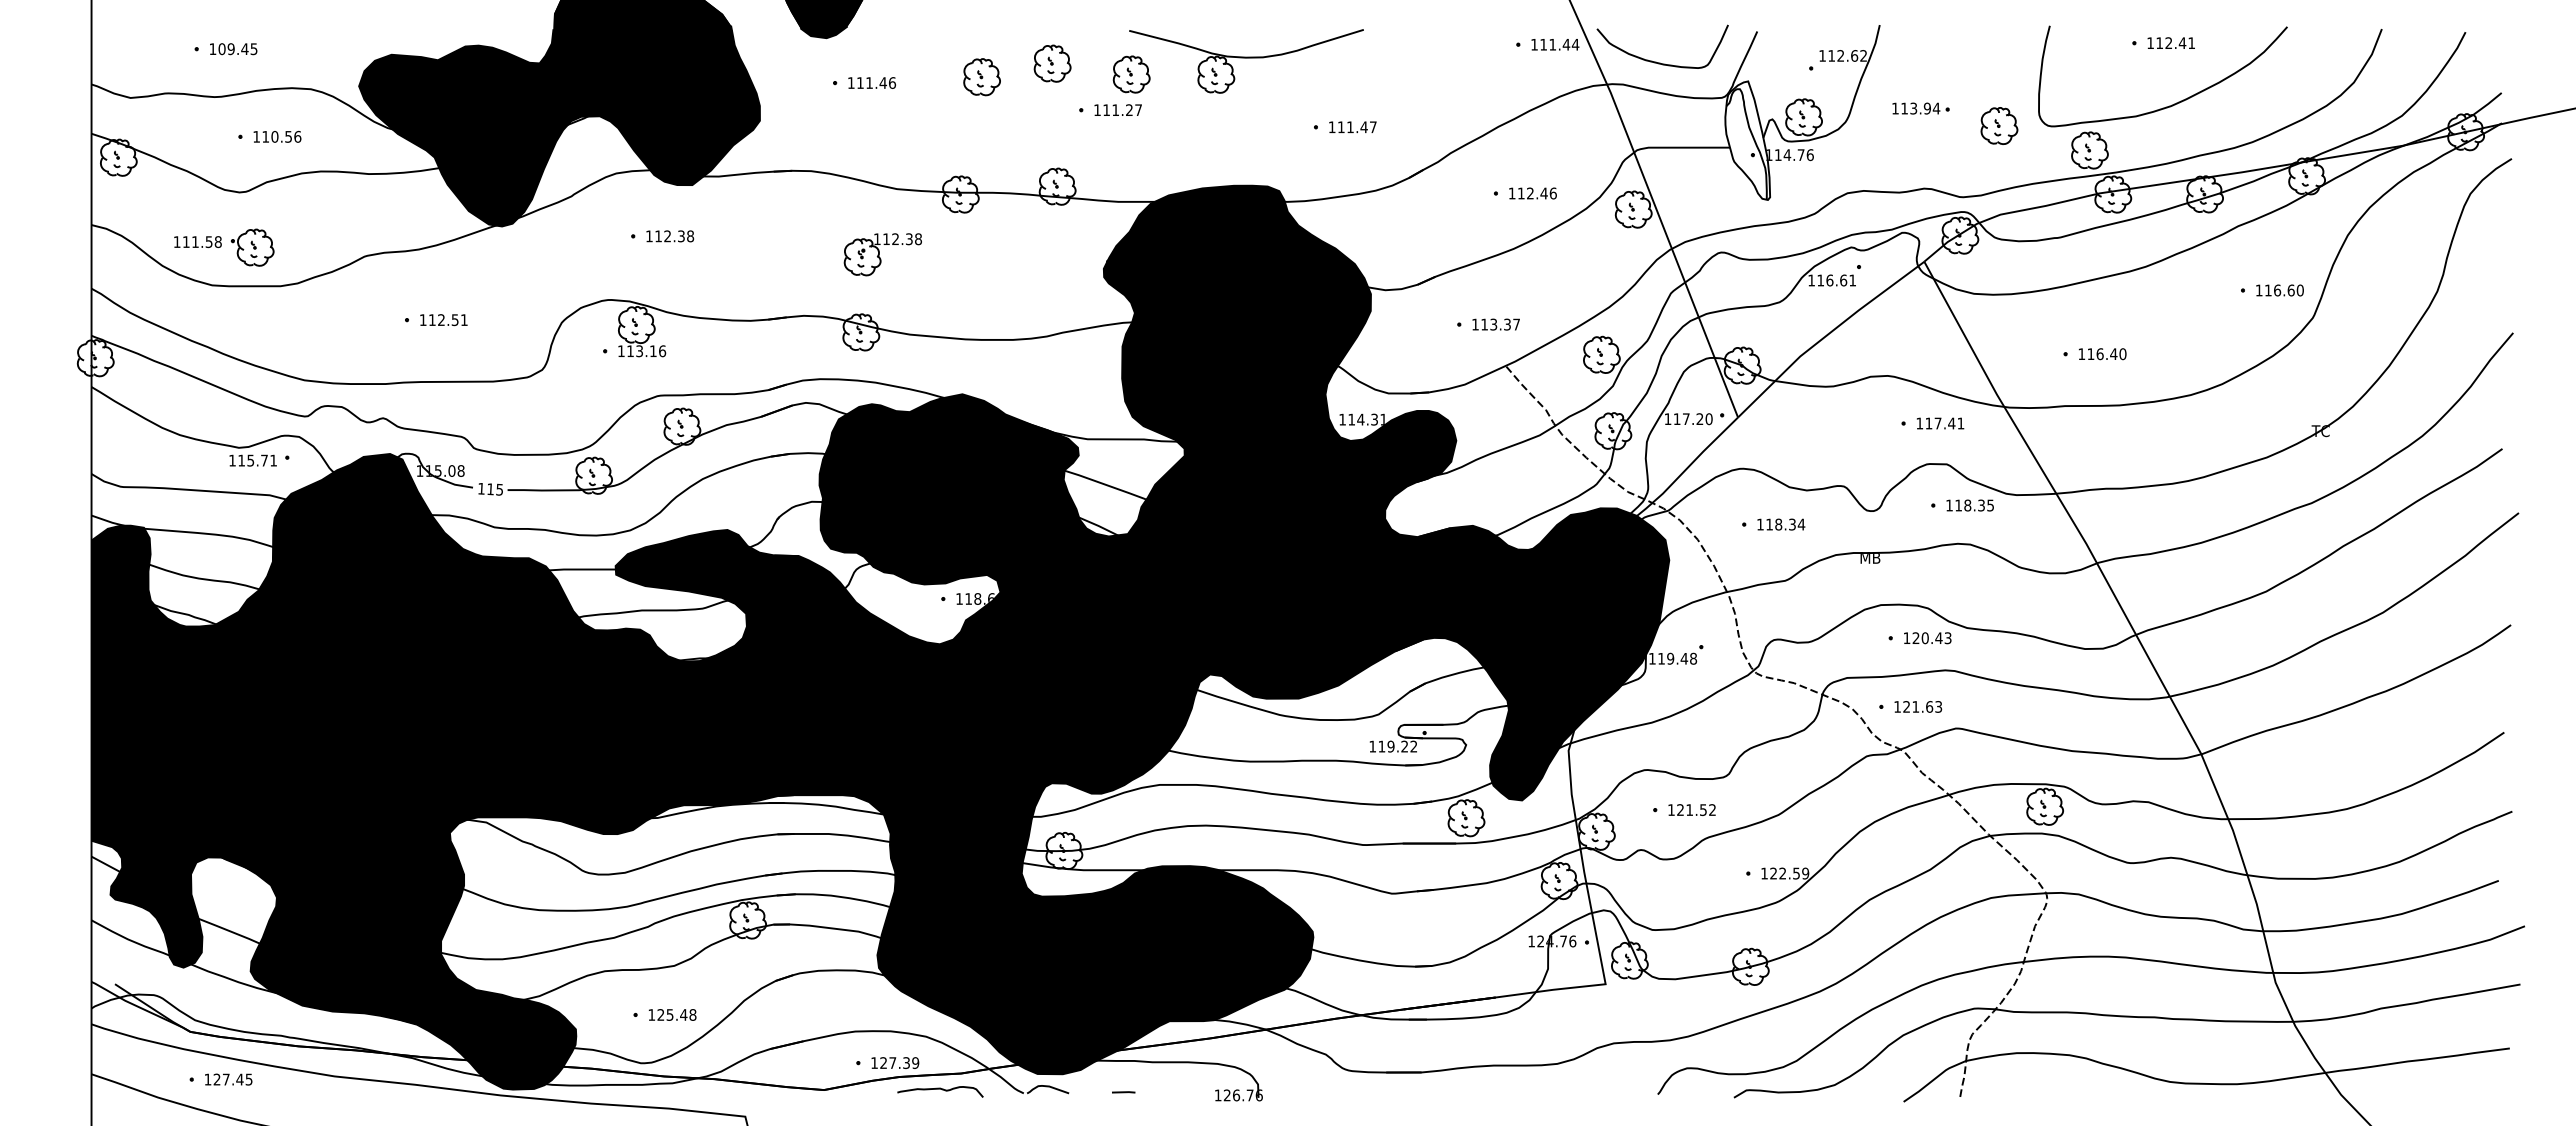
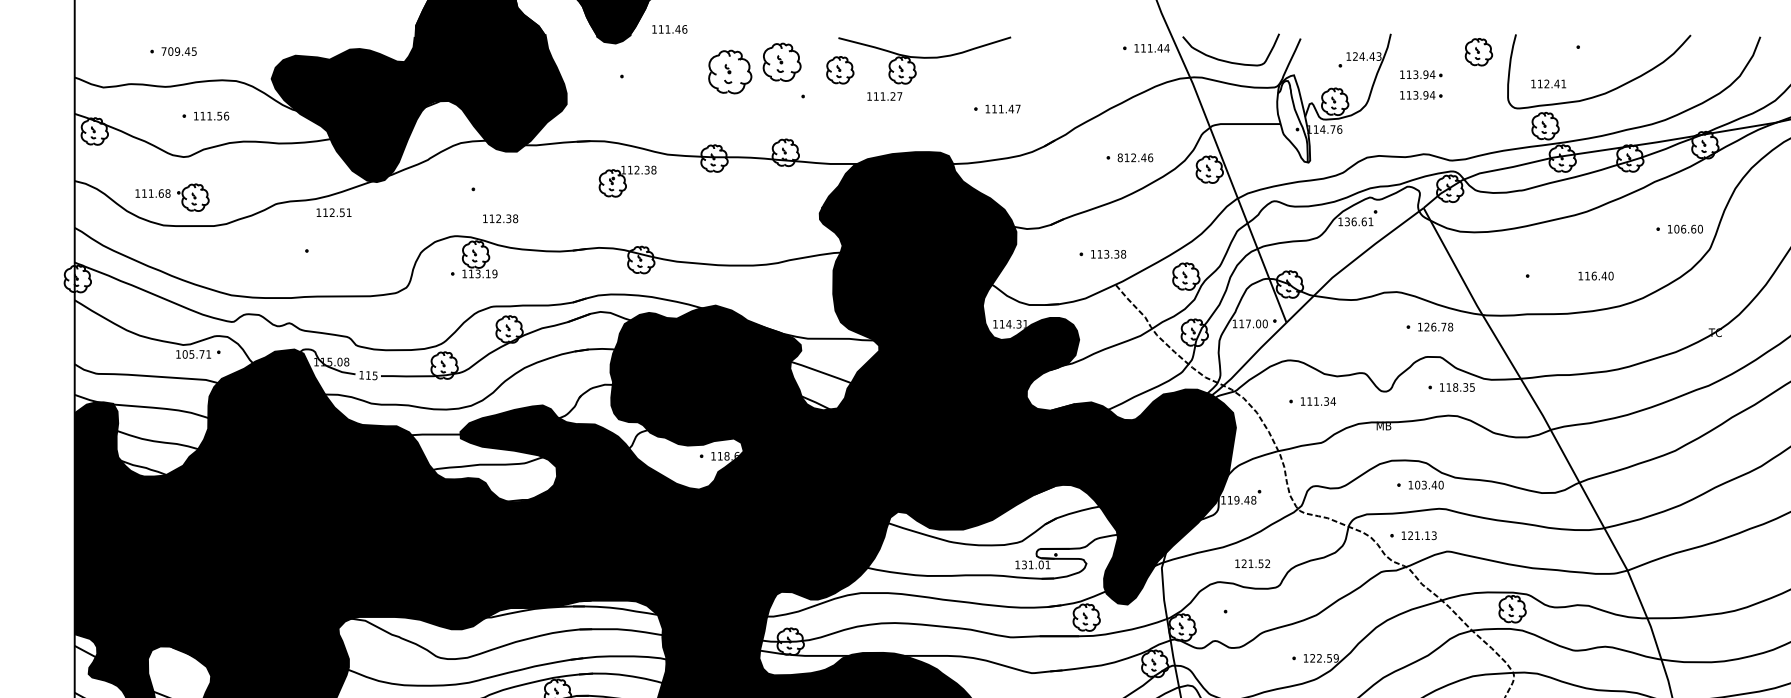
text: (2170, 42) -> (1548, 83), moved
text: (212, 48) -> (163, 51), 109.45 -> 709.45
text: (1847, 55) -> (1367, 56), 112.62 -> 124.43
part: (1052, 63) -> (781, 62), size x1.4
part: (981, 77) -> (729, 72), size x1.6
part: (1920, 80) -> (1420, 74), added
text: (871, 82) -> (669, 29), moved
text: (1117, 109) -> (884, 96), moved
part: (1999, 125) -> (1478, 51), moved
text: (274, 136) -> (209, 115), 110.56 -> 111.56
text: (1511, 193) -> (1119, 157), 112.46 -> 812.46
text: (670, 236) -> (500, 218), moved
text: (208, 241) -> (160, 193), 111.58 -> 111.68
part: (882, 254) -> (627, 181), moved
text: (1820, 280) -> (1347, 221), 116.61 -> 136.61
text: (2267, 290) -> (1676, 229), 116.60 -> 106.60
text: (443, 320) -> (333, 213), moved
text: (1516, 324) -> (1123, 254), 113.37 -> 113.38
text: (662, 351) -> (494, 274), 113.16 -> 113.19
text: (2102, 354) -> (1596, 276), moved
text: (1699, 419) -> (1258, 324), 117.20 -> 117.00
text: (1944, 423) -> (1438, 327), 117.41 -> 126.78
text: (241, 460) -> (185, 354), 115.71 -> 105.71
text: (1778, 524) -> (1316, 401), 118.34 -> 111.34
text: (1931, 638) -> (1428, 485), 120.43 -> 103.40
text: (1929, 706) -> (1427, 535), 121.63 -> 121.13
text: (1397, 746) -> (1035, 564), 119.22 -> 131.01
text: (1691, 809) -> (1252, 563), moved

